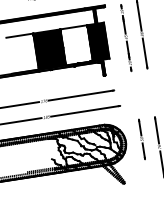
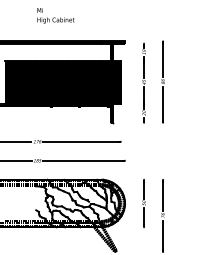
hatch: (75, 45) -> (84, 82), added
hatch: (22, 53) -> (21, 82), added

